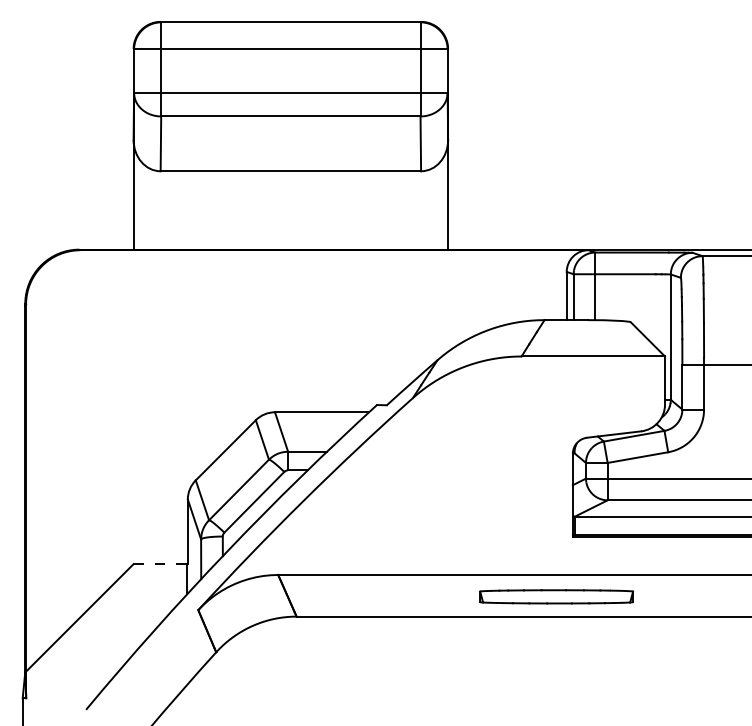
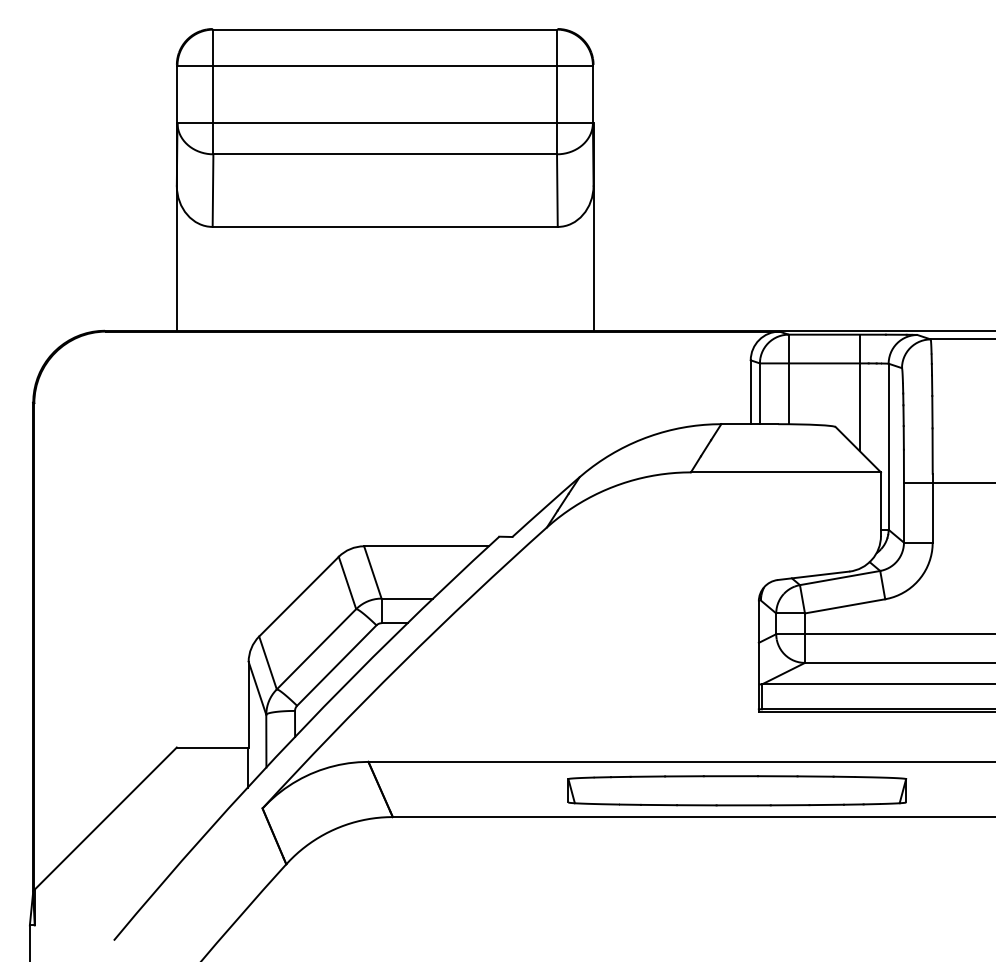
line: (648, 296) -> (859, 392), added
line: (159, 564) -> (211, 747), dashed -> solid
part: (556, 596) -> (737, 790), size x1.67

